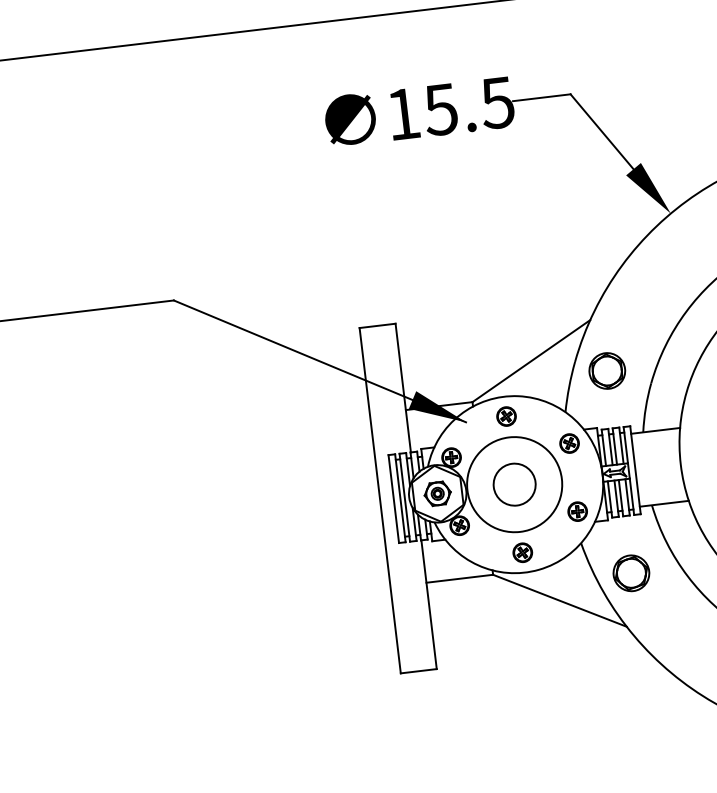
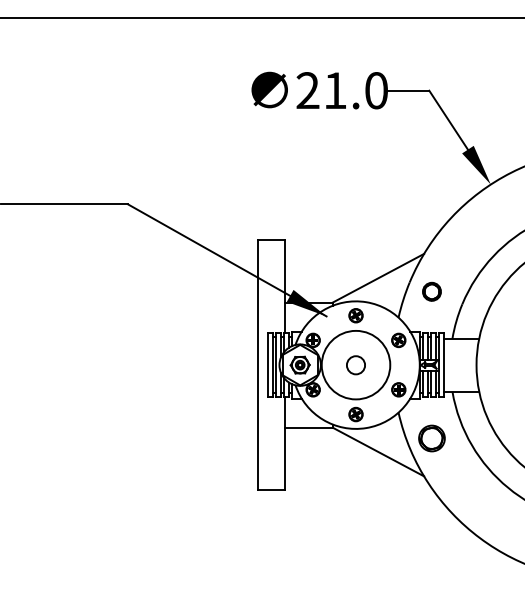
text: (449, 108) -> (341, 90), 15.5 -> 21.0
part: (606, 370) -> (431, 291), size x0.7
circle: (514, 485) -> (355, 365), size x0.6

